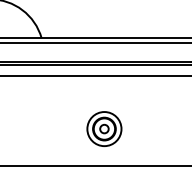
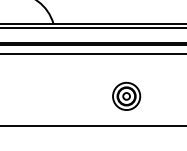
part: (104, 127) -> (126, 95), moved

